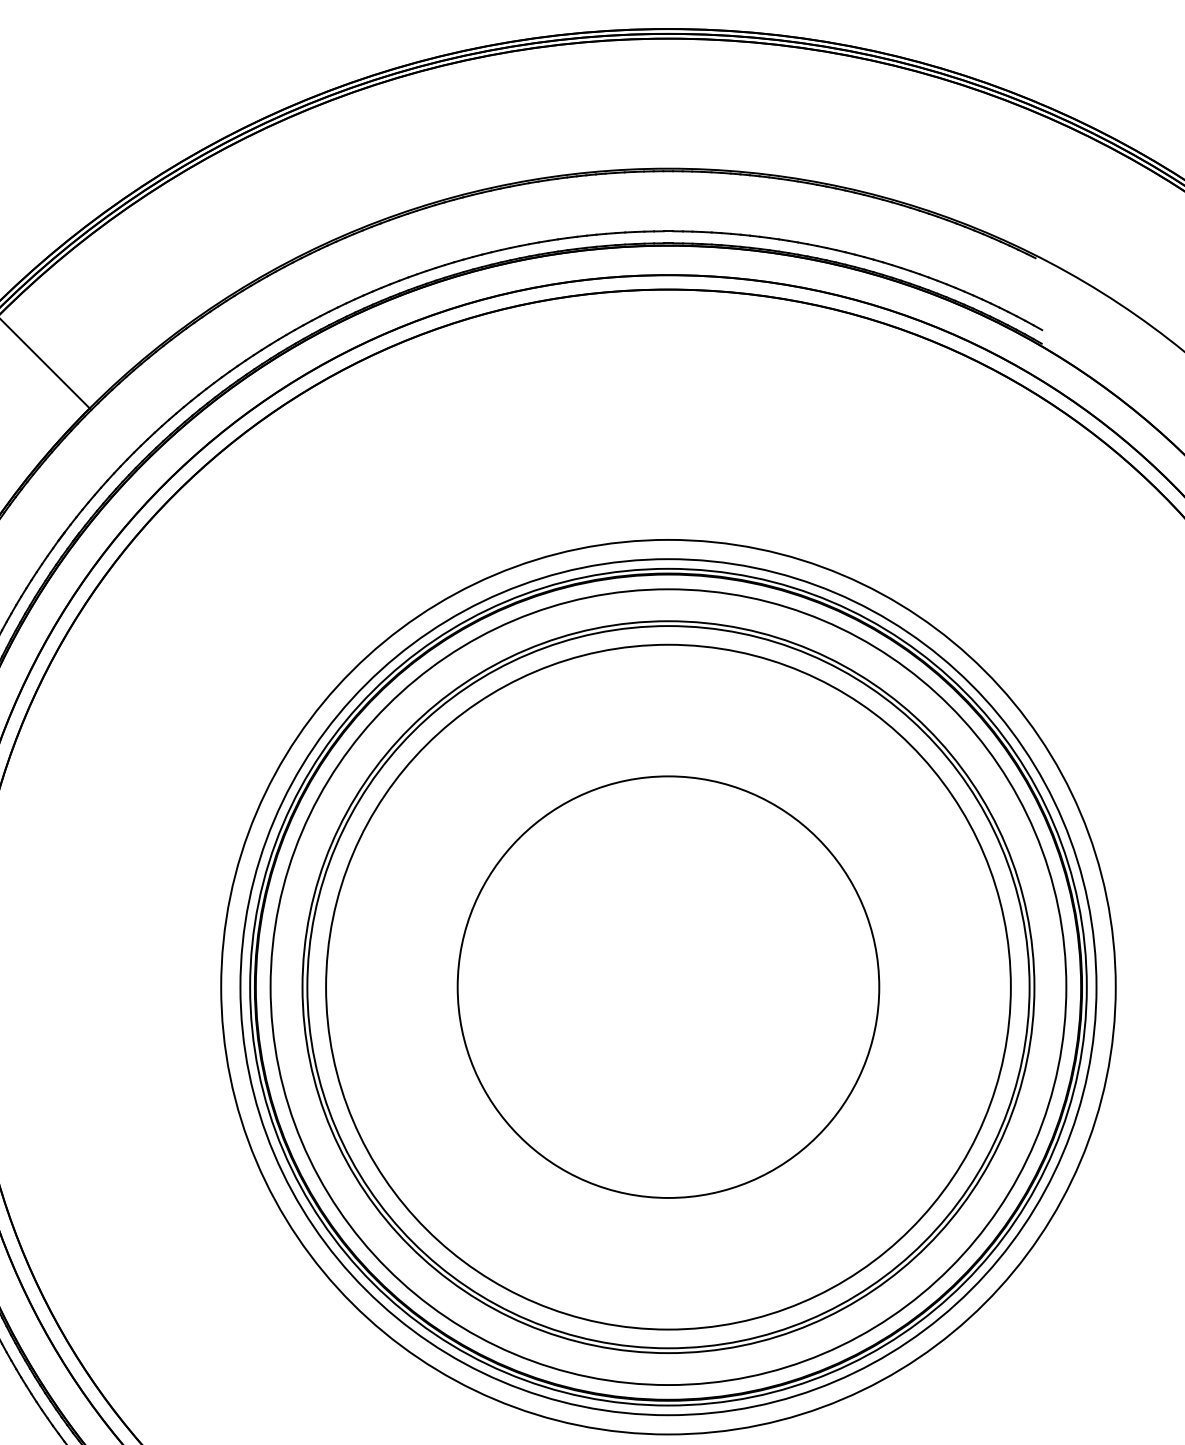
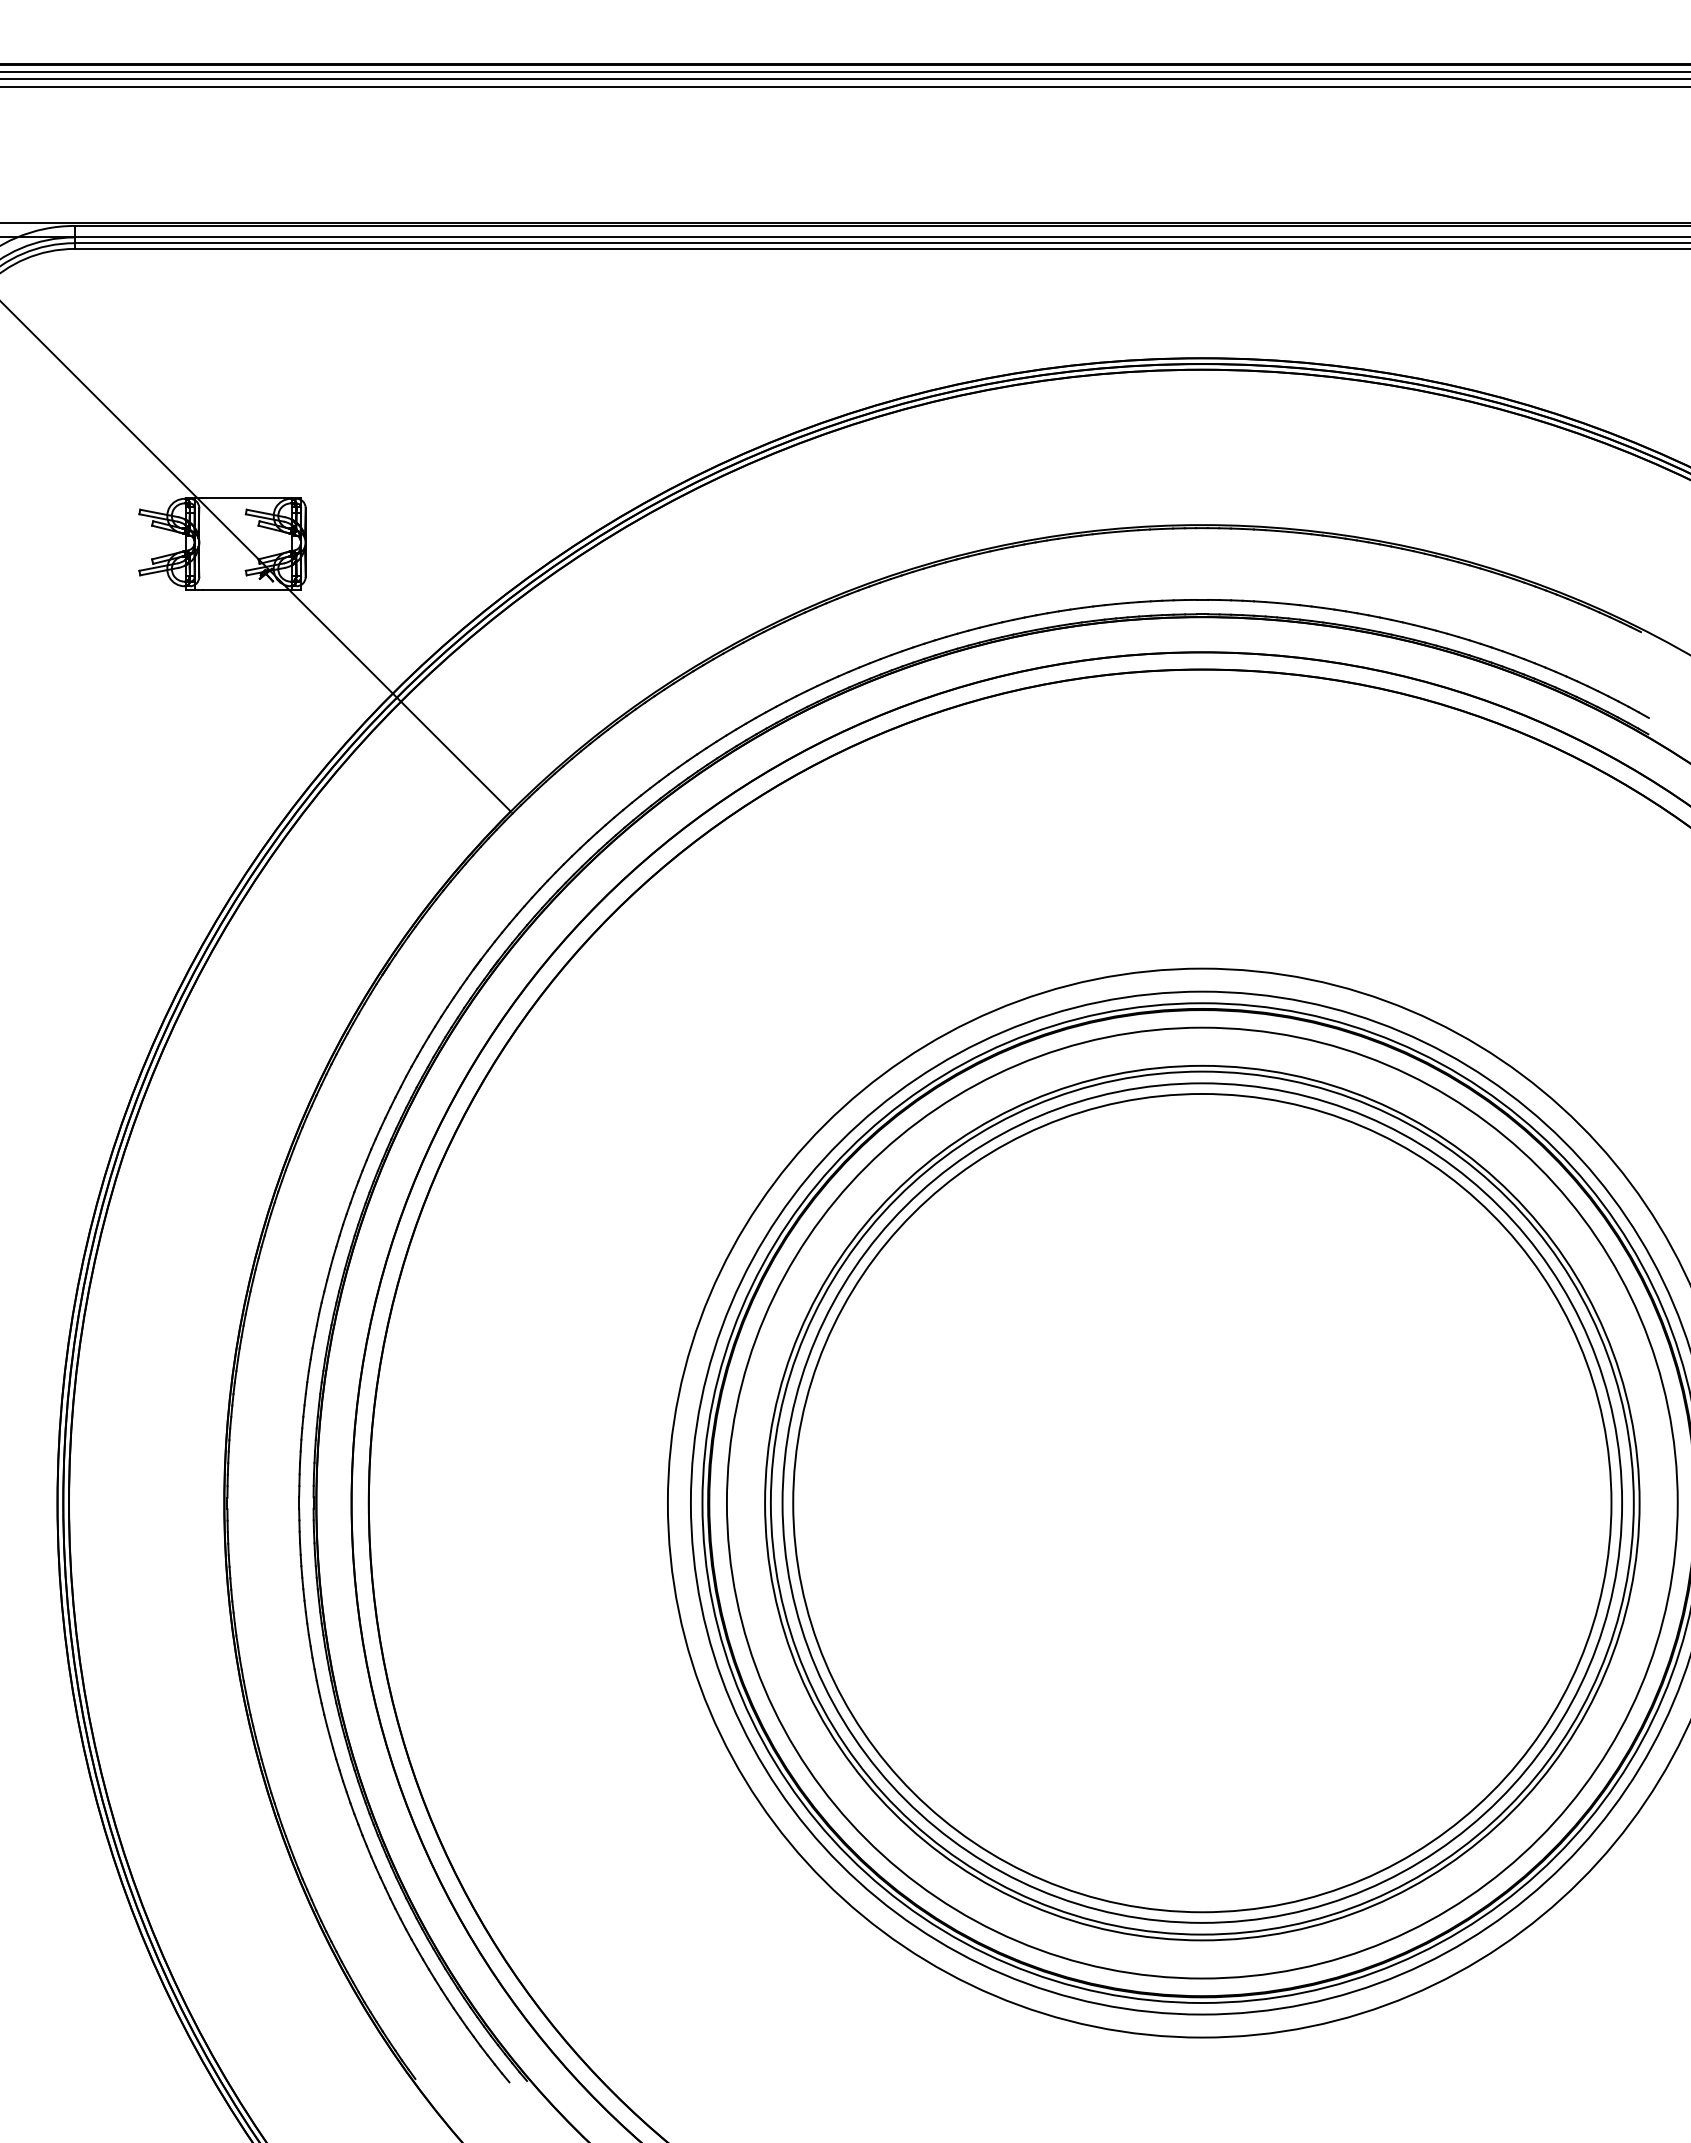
circle: (668, 986) -> (1202, 1502), size x1.67

